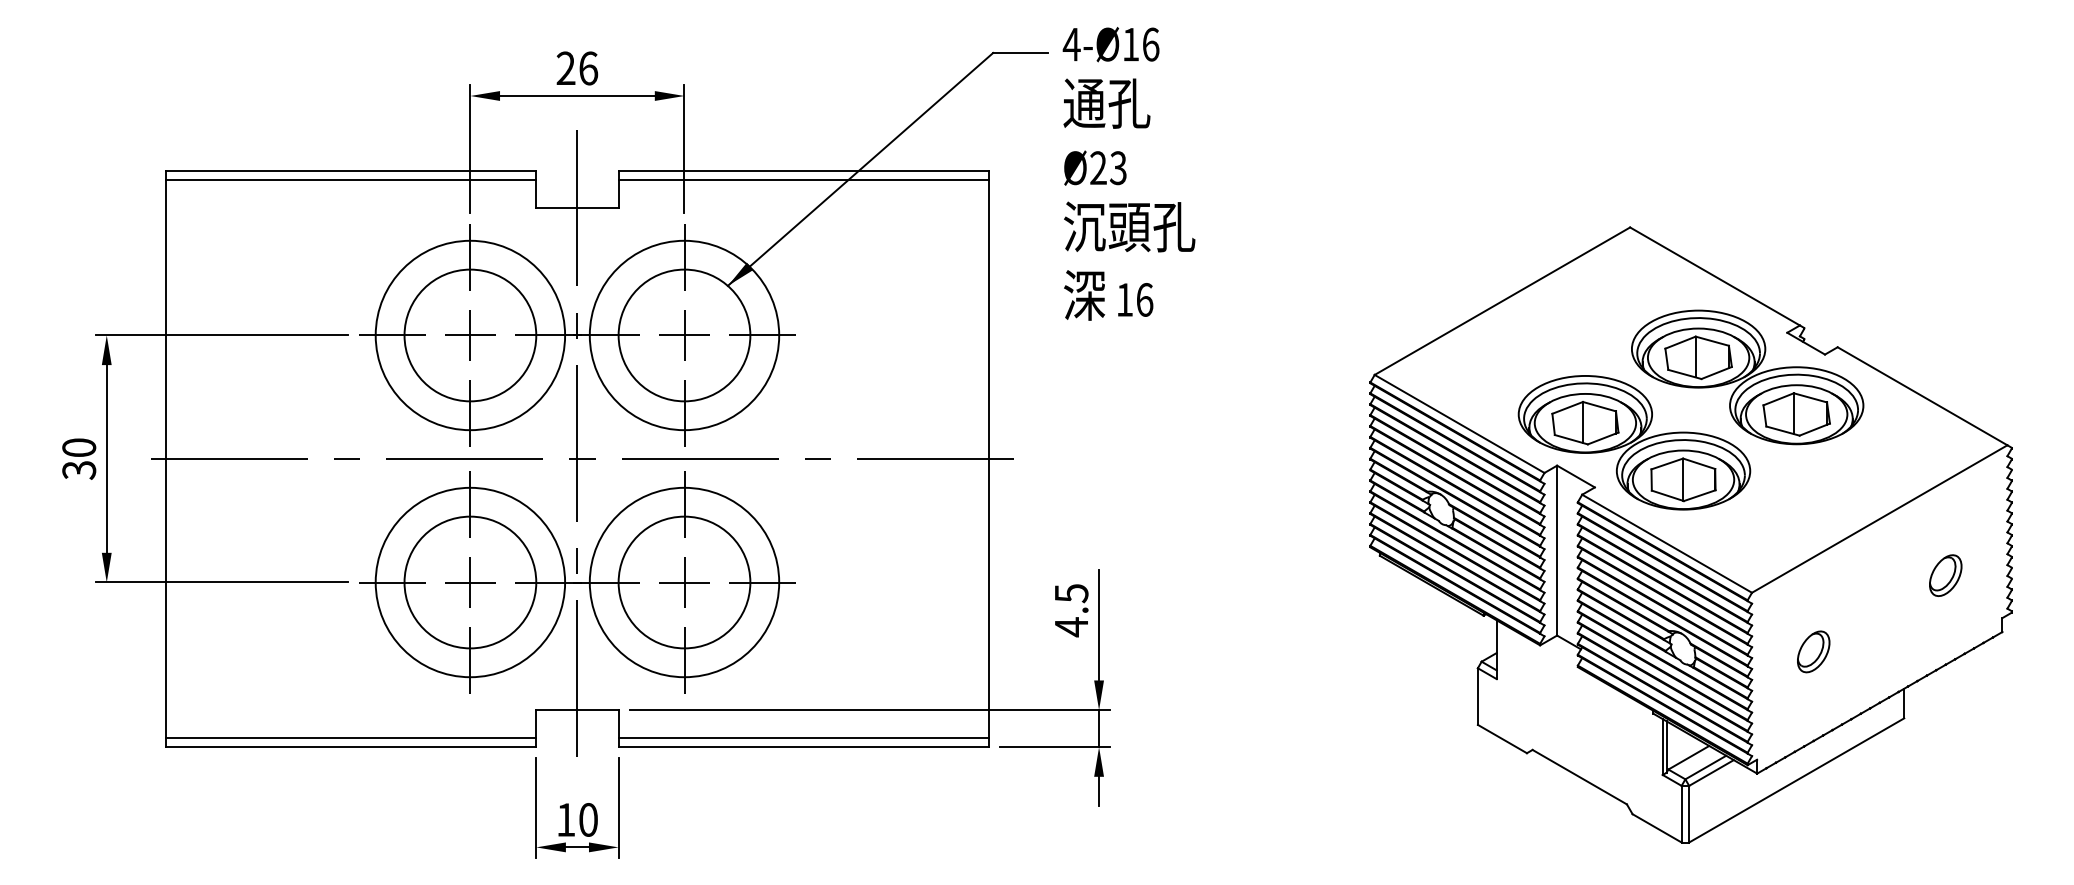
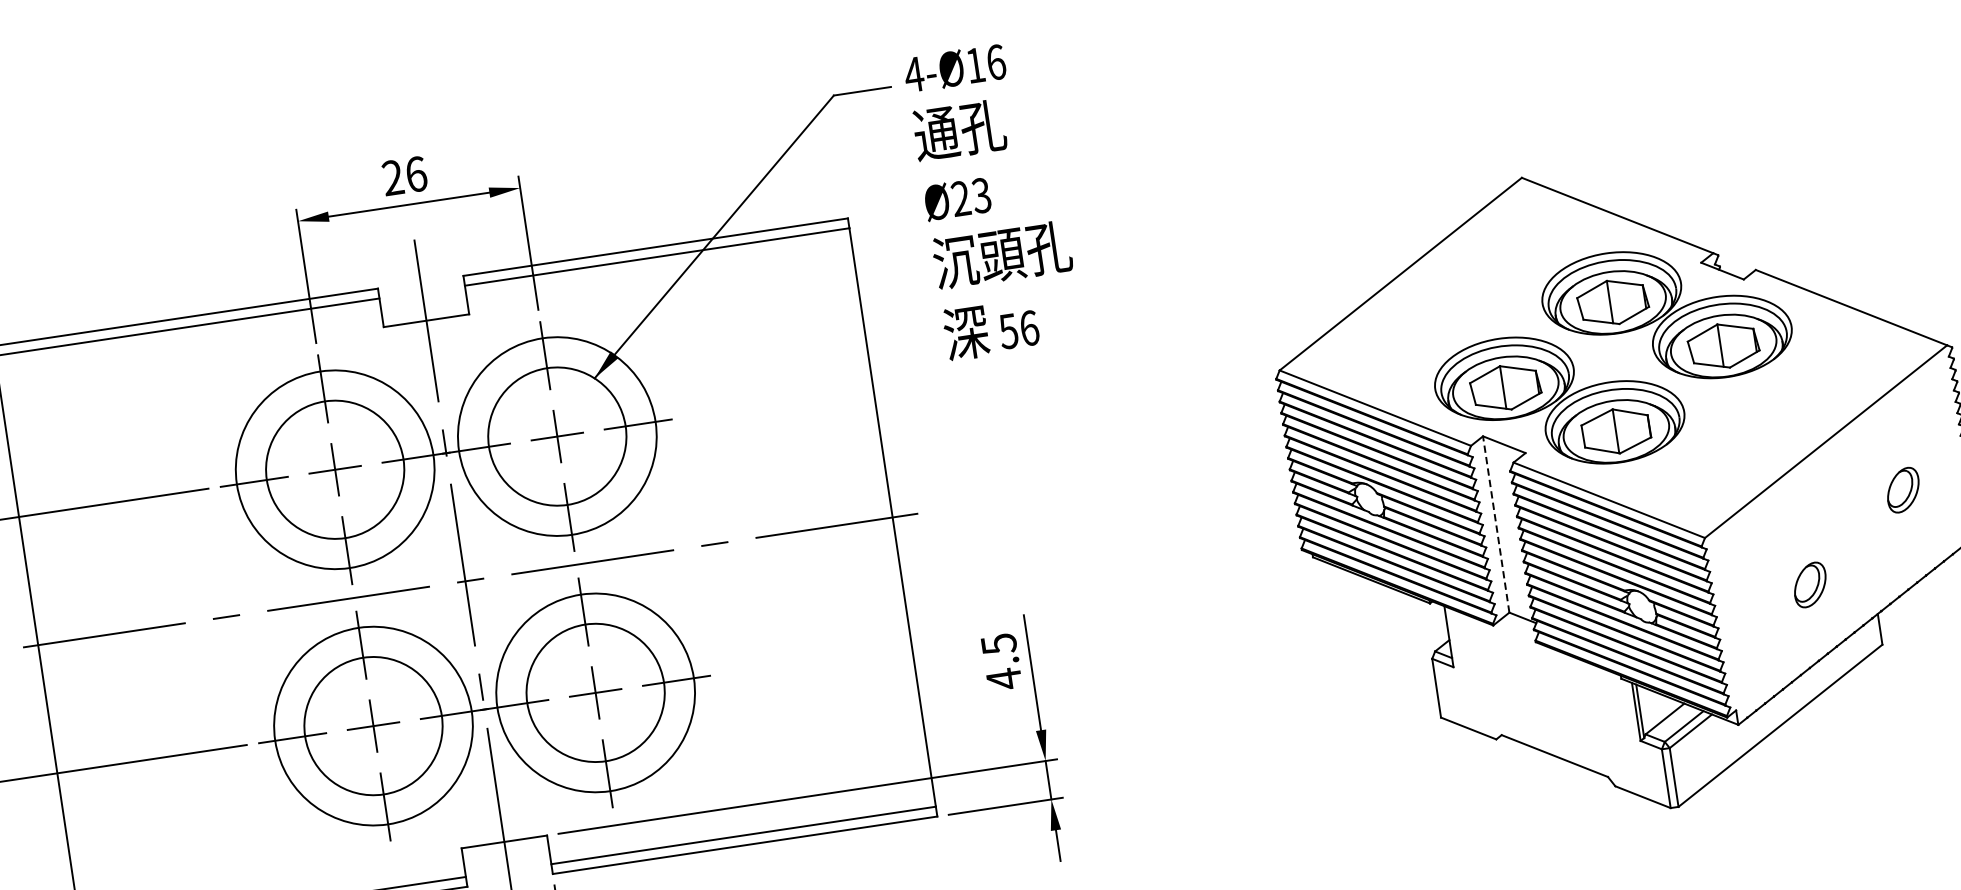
text: (1124, 299) -> (1008, 330), 16 -> 56
line: (1557, 550) -> (1496, 524), solid -> dashed
part: (1813, 651) -> (1810, 584), moved

